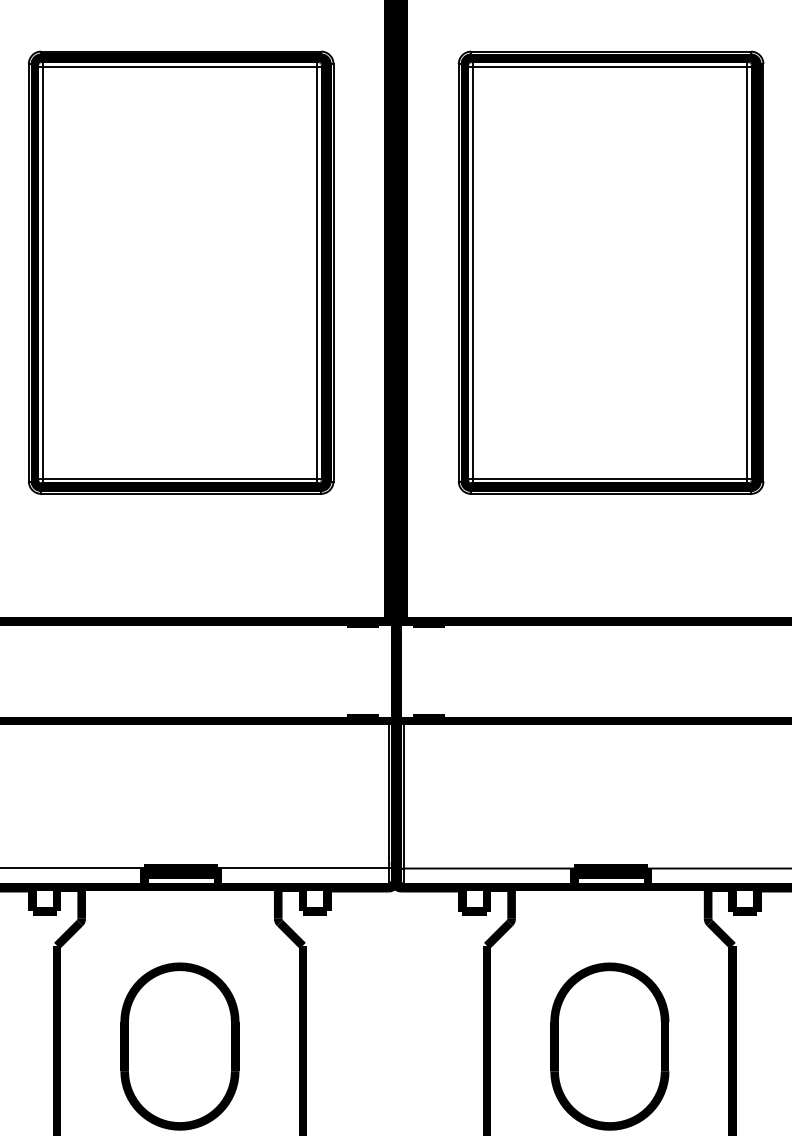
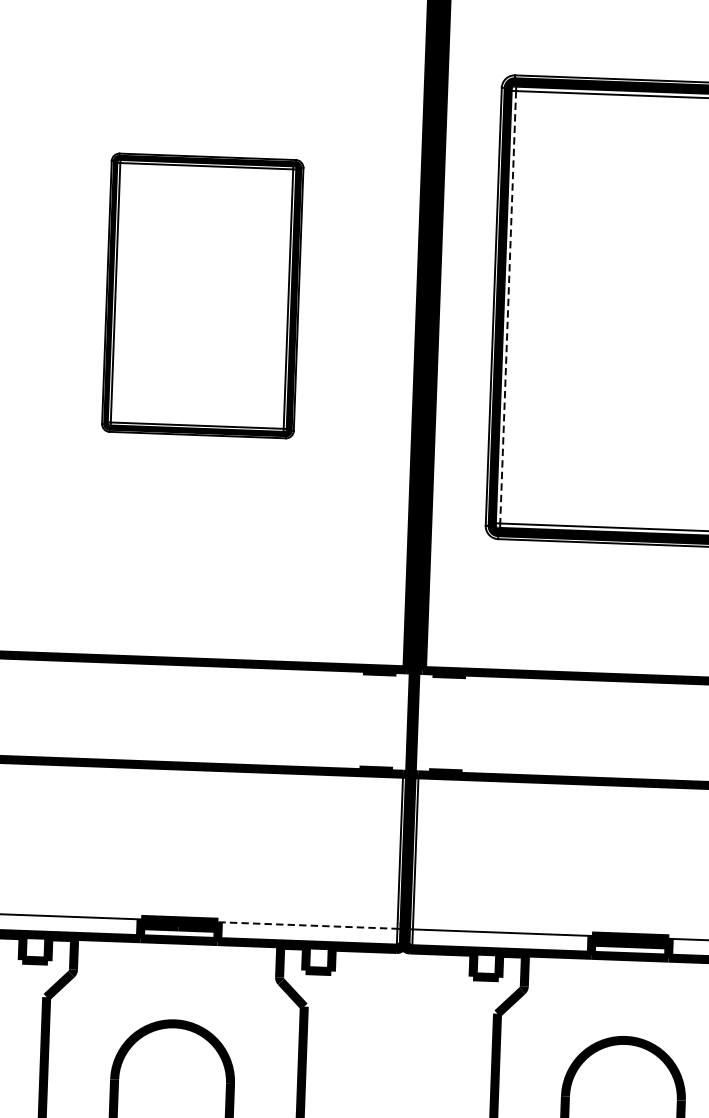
part: (181, 272) -> (203, 295), size x0.6
line: (472, 273) -> (508, 308), solid -> dashed
line: (303, 868) -> (308, 925), solid -> dashed

